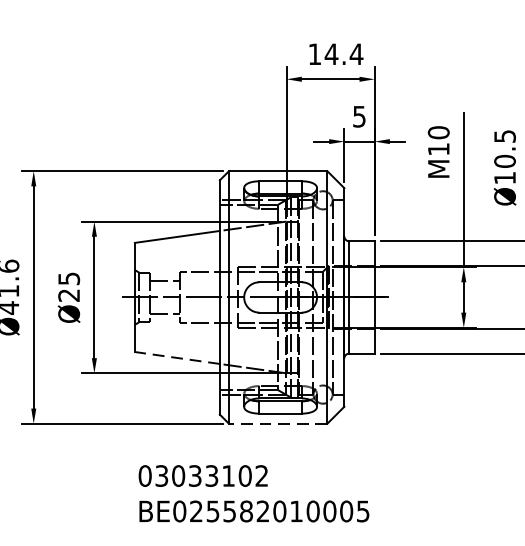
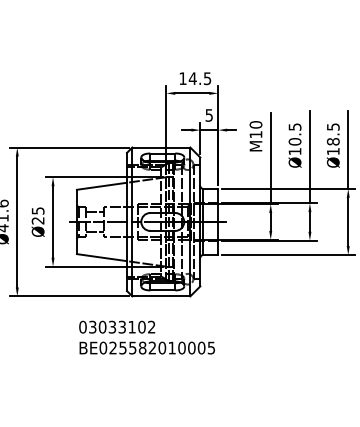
text: (356, 54) -> (207, 78), 14.4 -> 14.5
line: (176, 357) -> (101, 257), dashed -> solid
line: (278, 423) -> (161, 296), dashed -> solid

